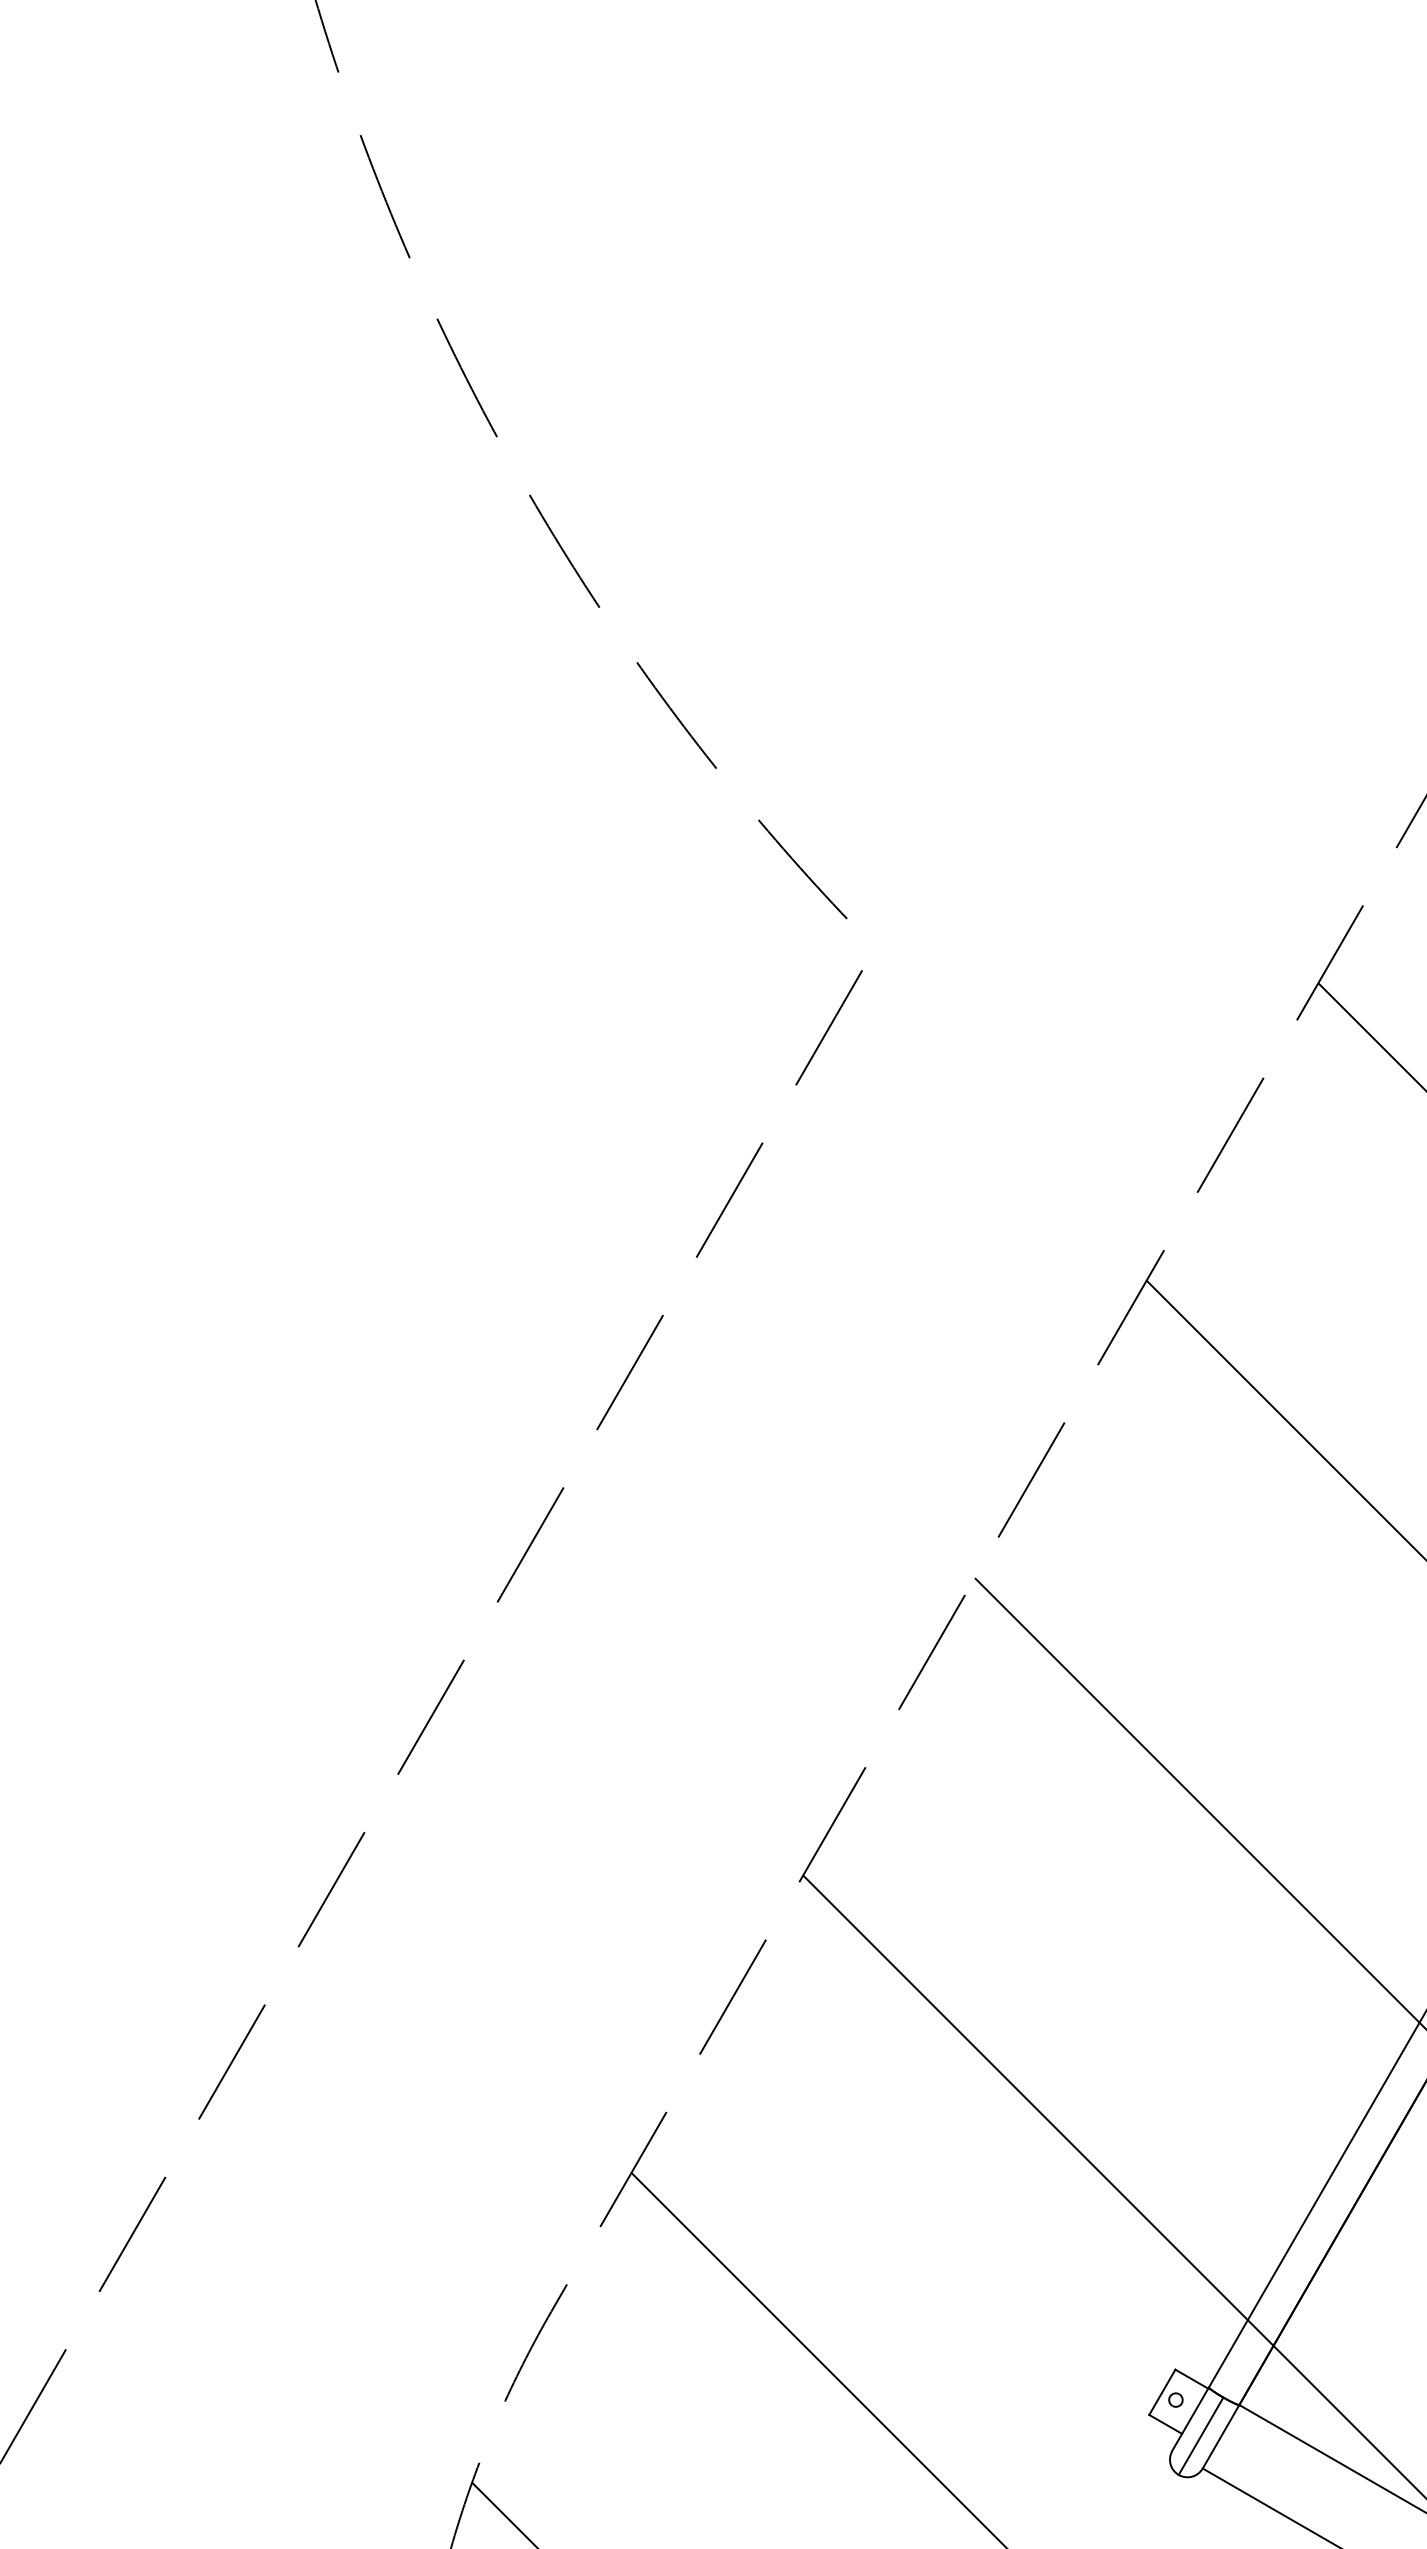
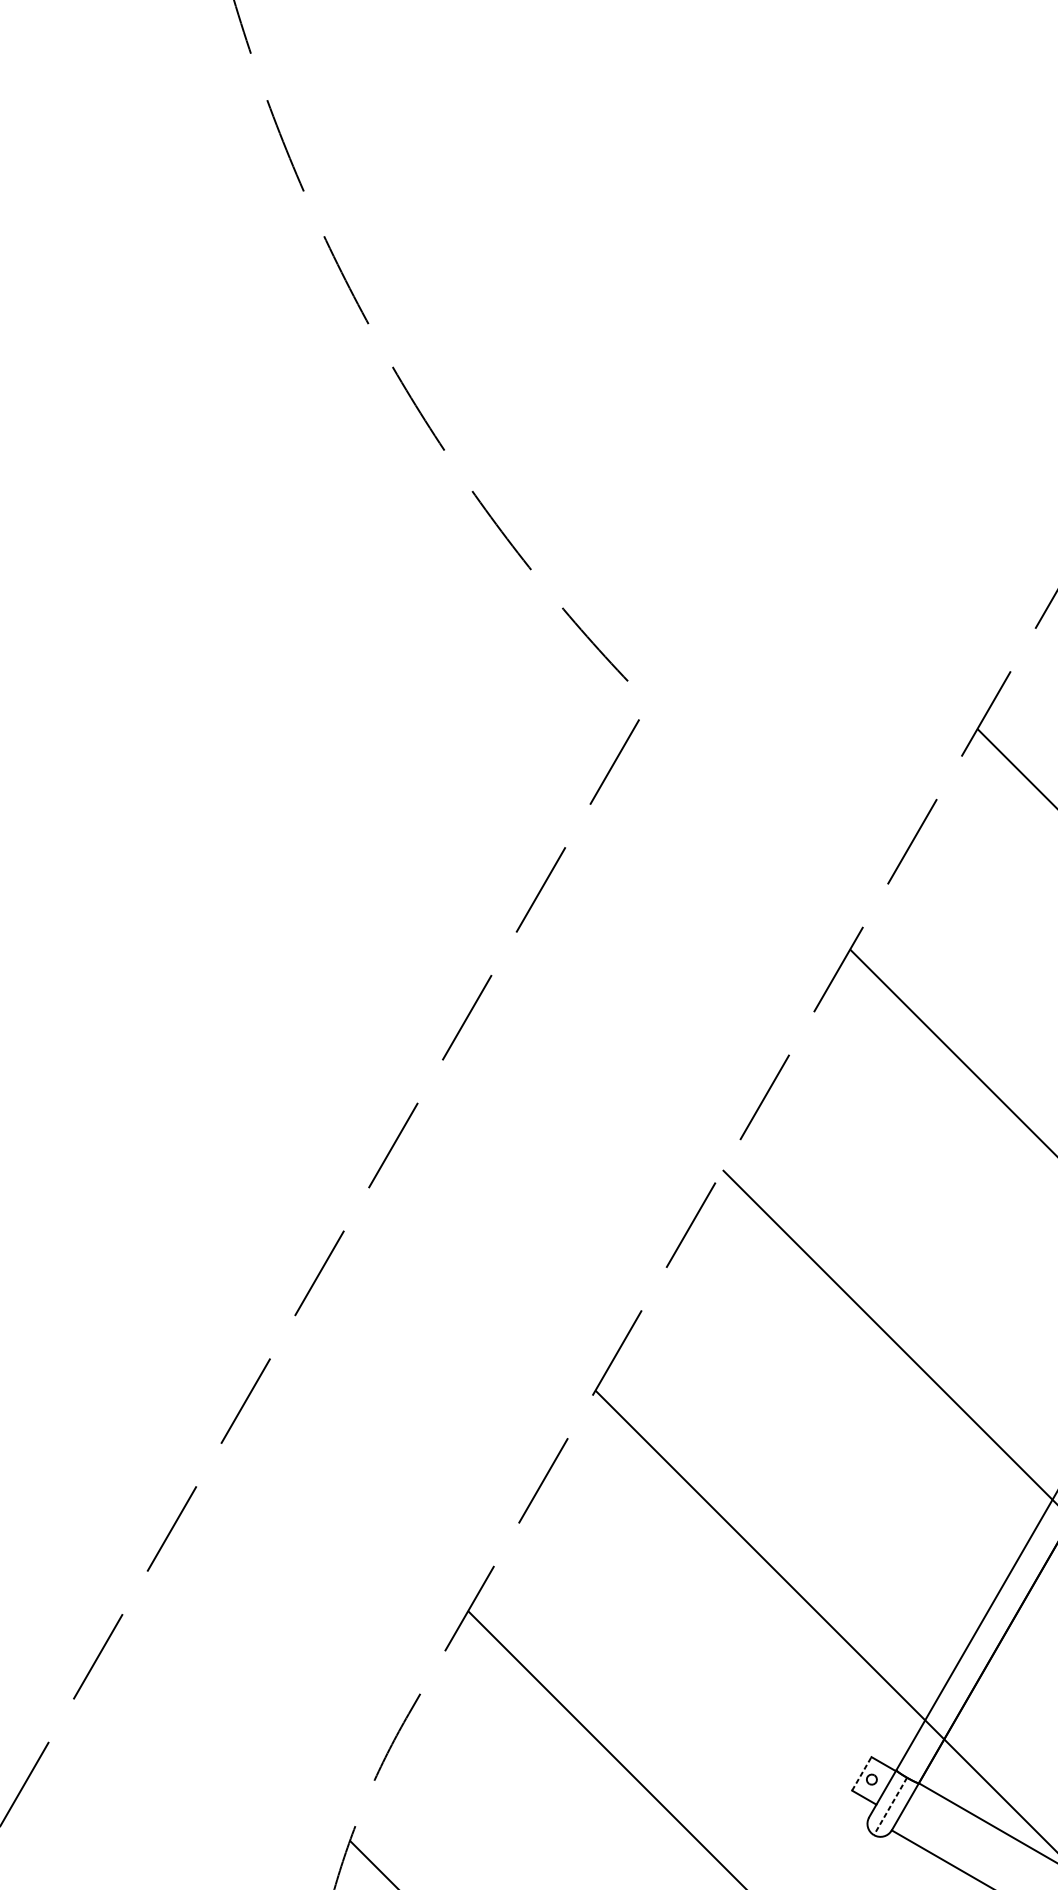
line: (1162, 2391) -> (861, 1773), solid -> dashed
line: (1201, 2436) -> (890, 1806), solid -> dashed

